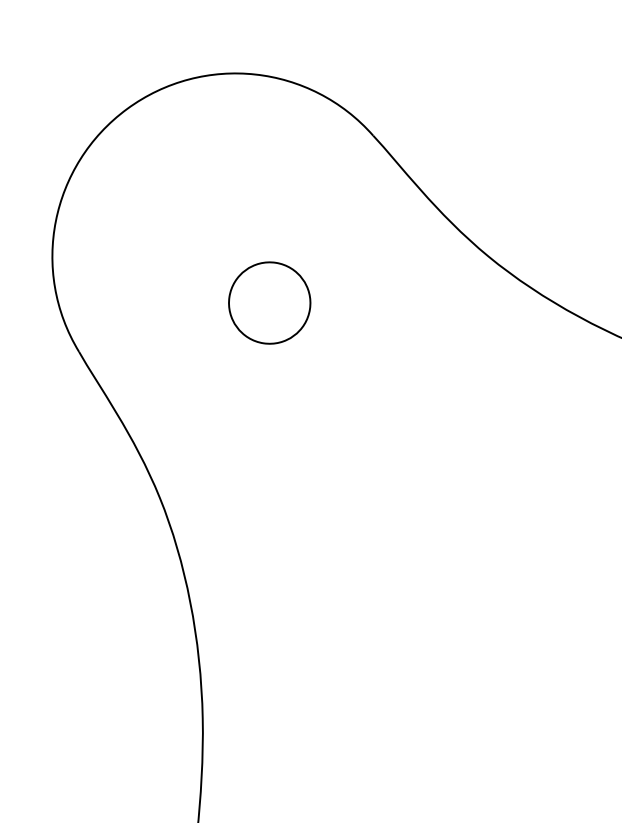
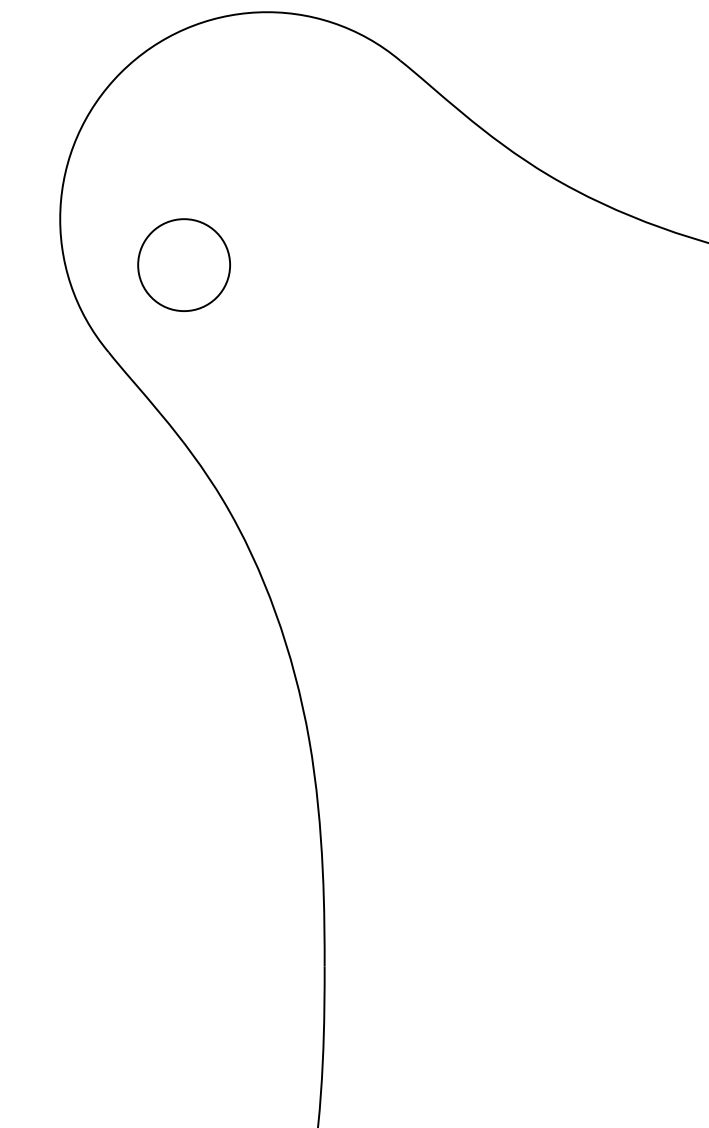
circle: (269, 302) -> (183, 264), moved

